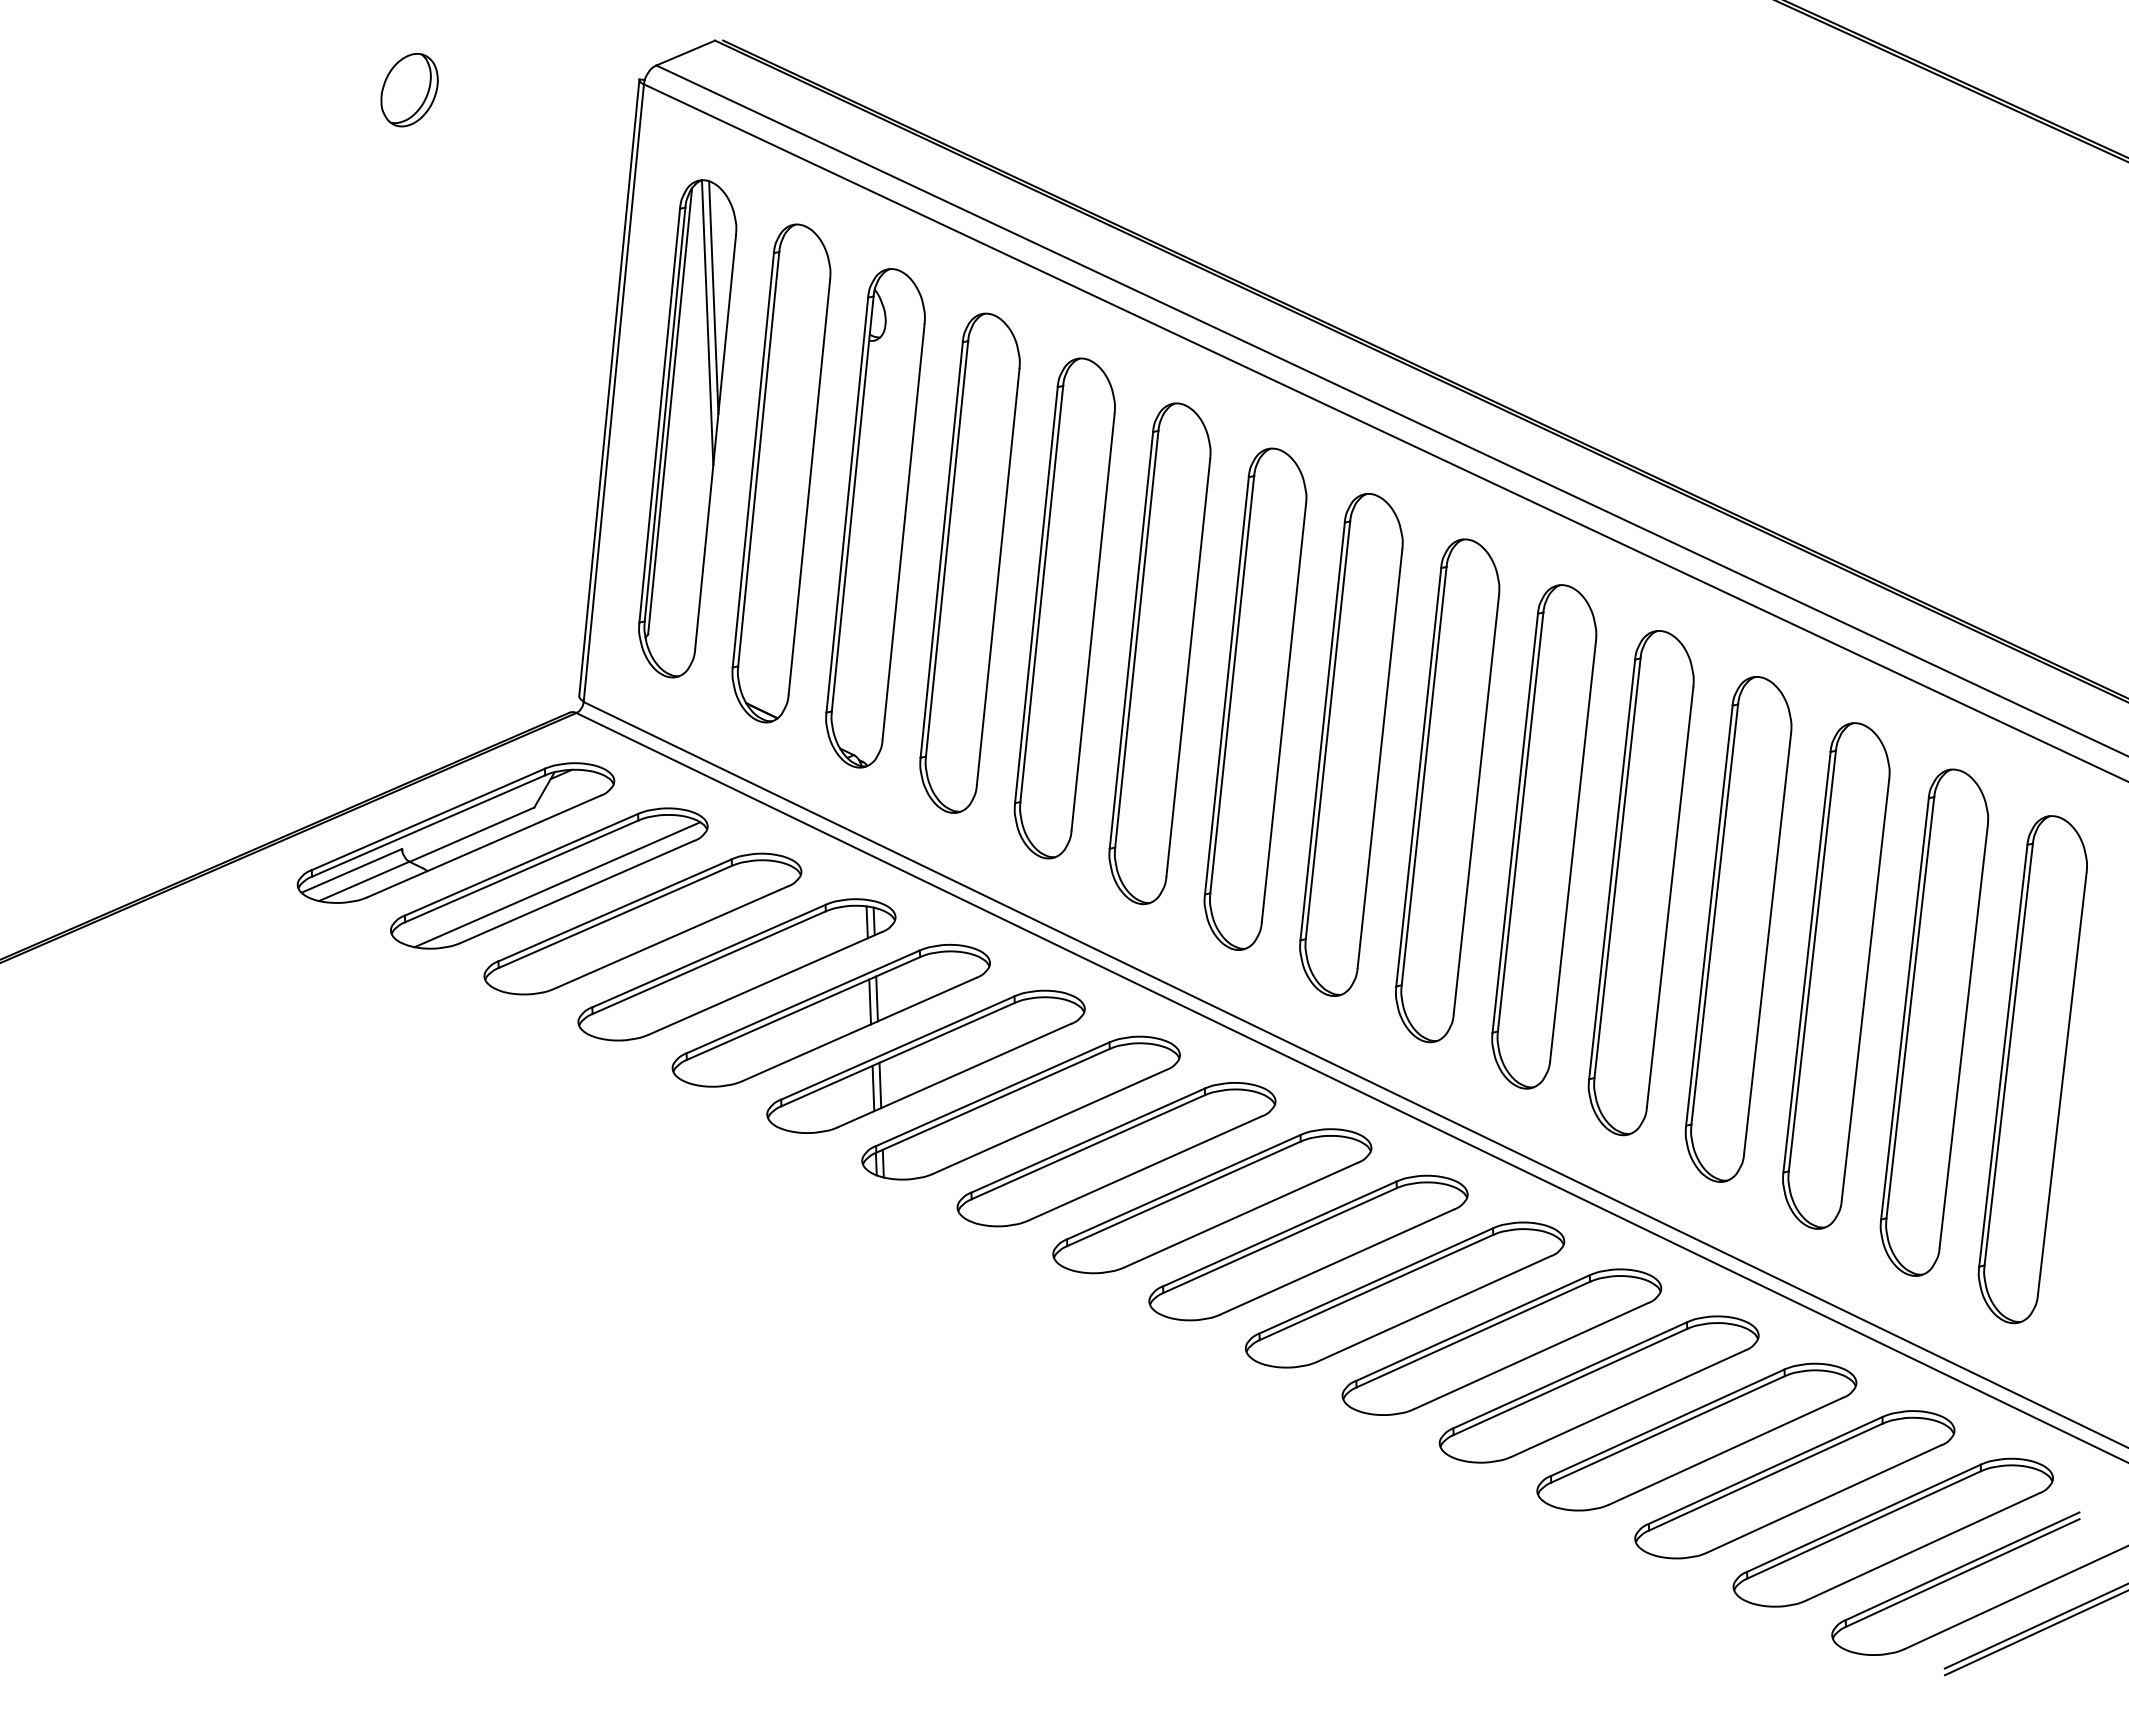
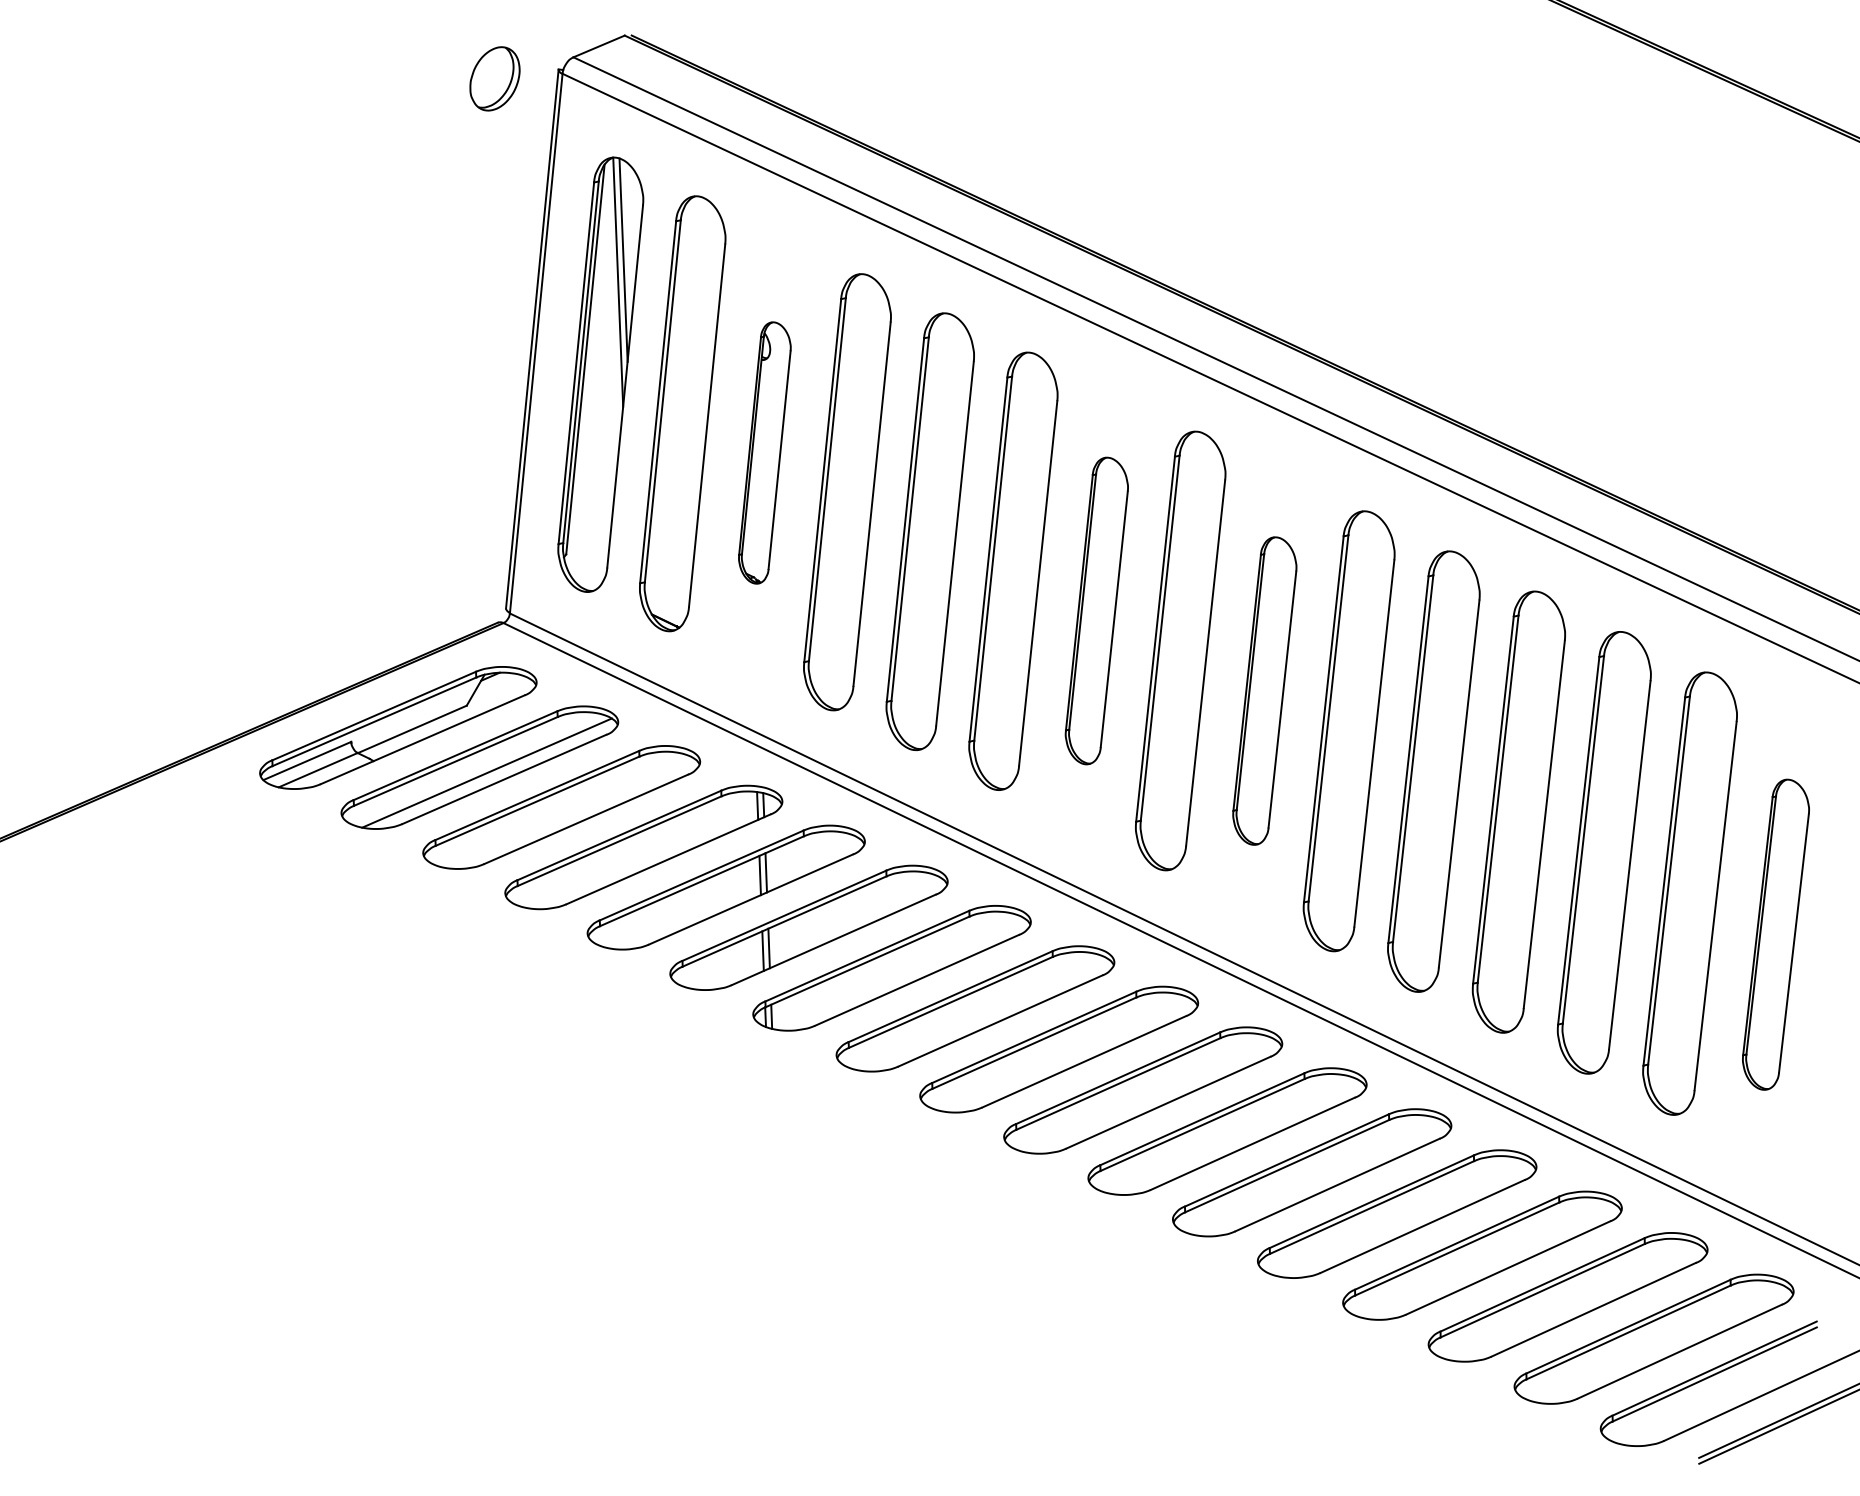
part: (409, 90) -> (494, 79), moved
part: (875, 518) -> (764, 453), size x0.6
part: (1255, 698) -> (1096, 610), size x0.7
part: (1447, 790) -> (1264, 690), size x0.7
part: (2032, 1069) -> (1775, 934), size x0.7

